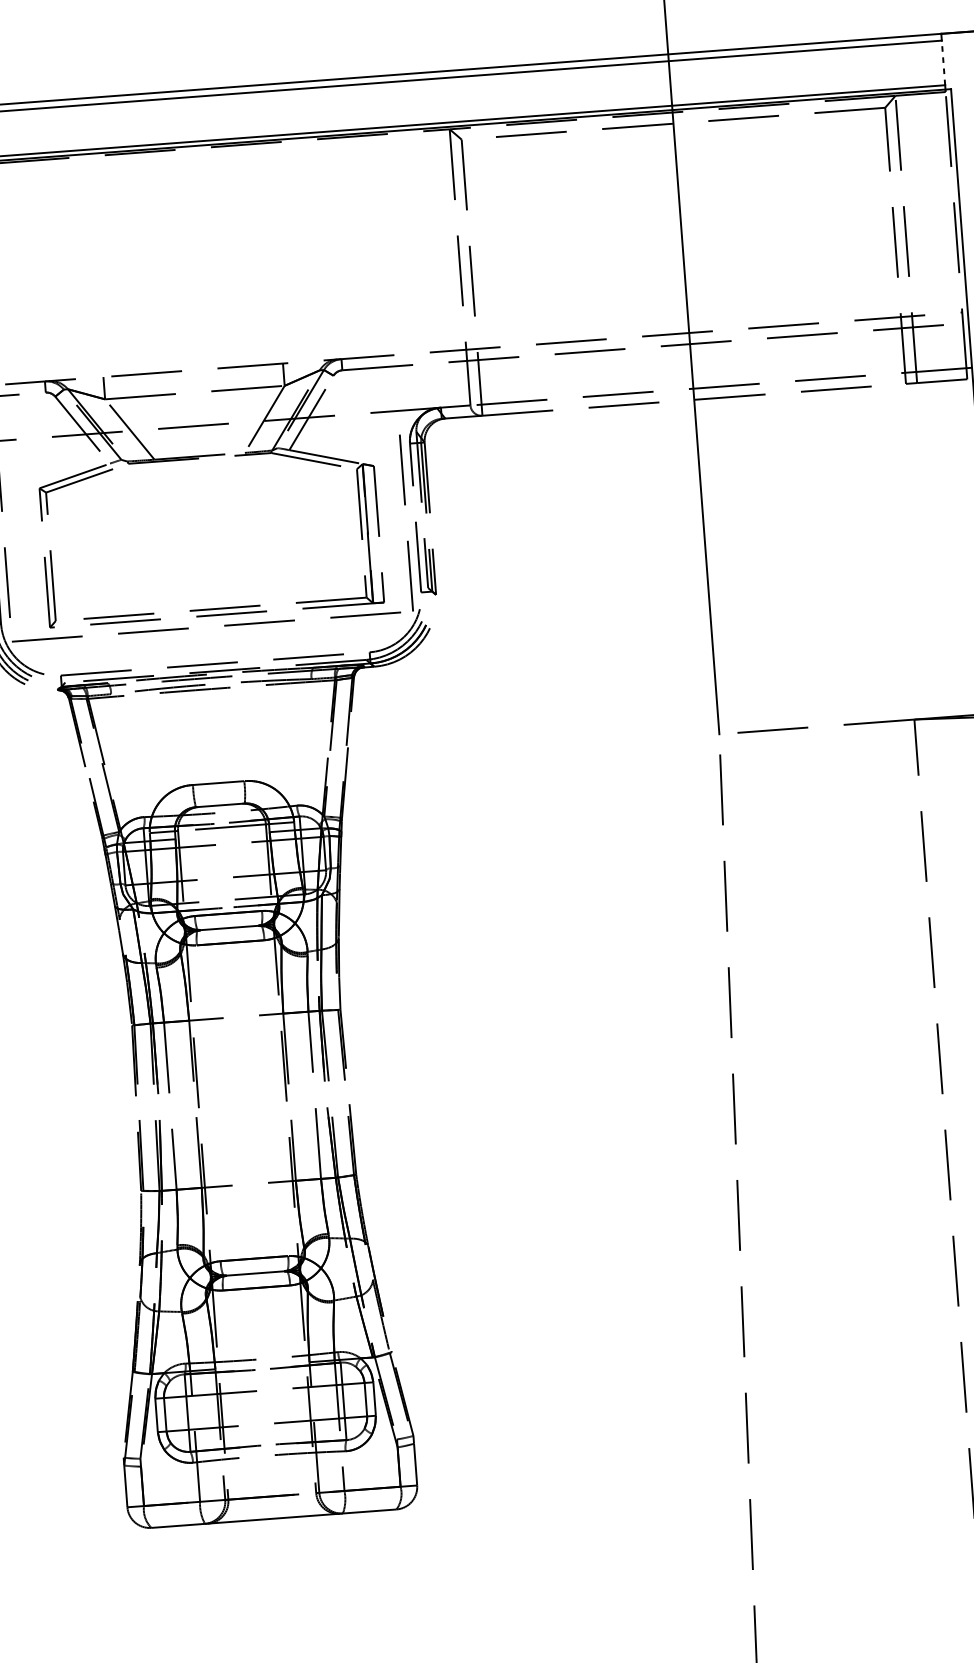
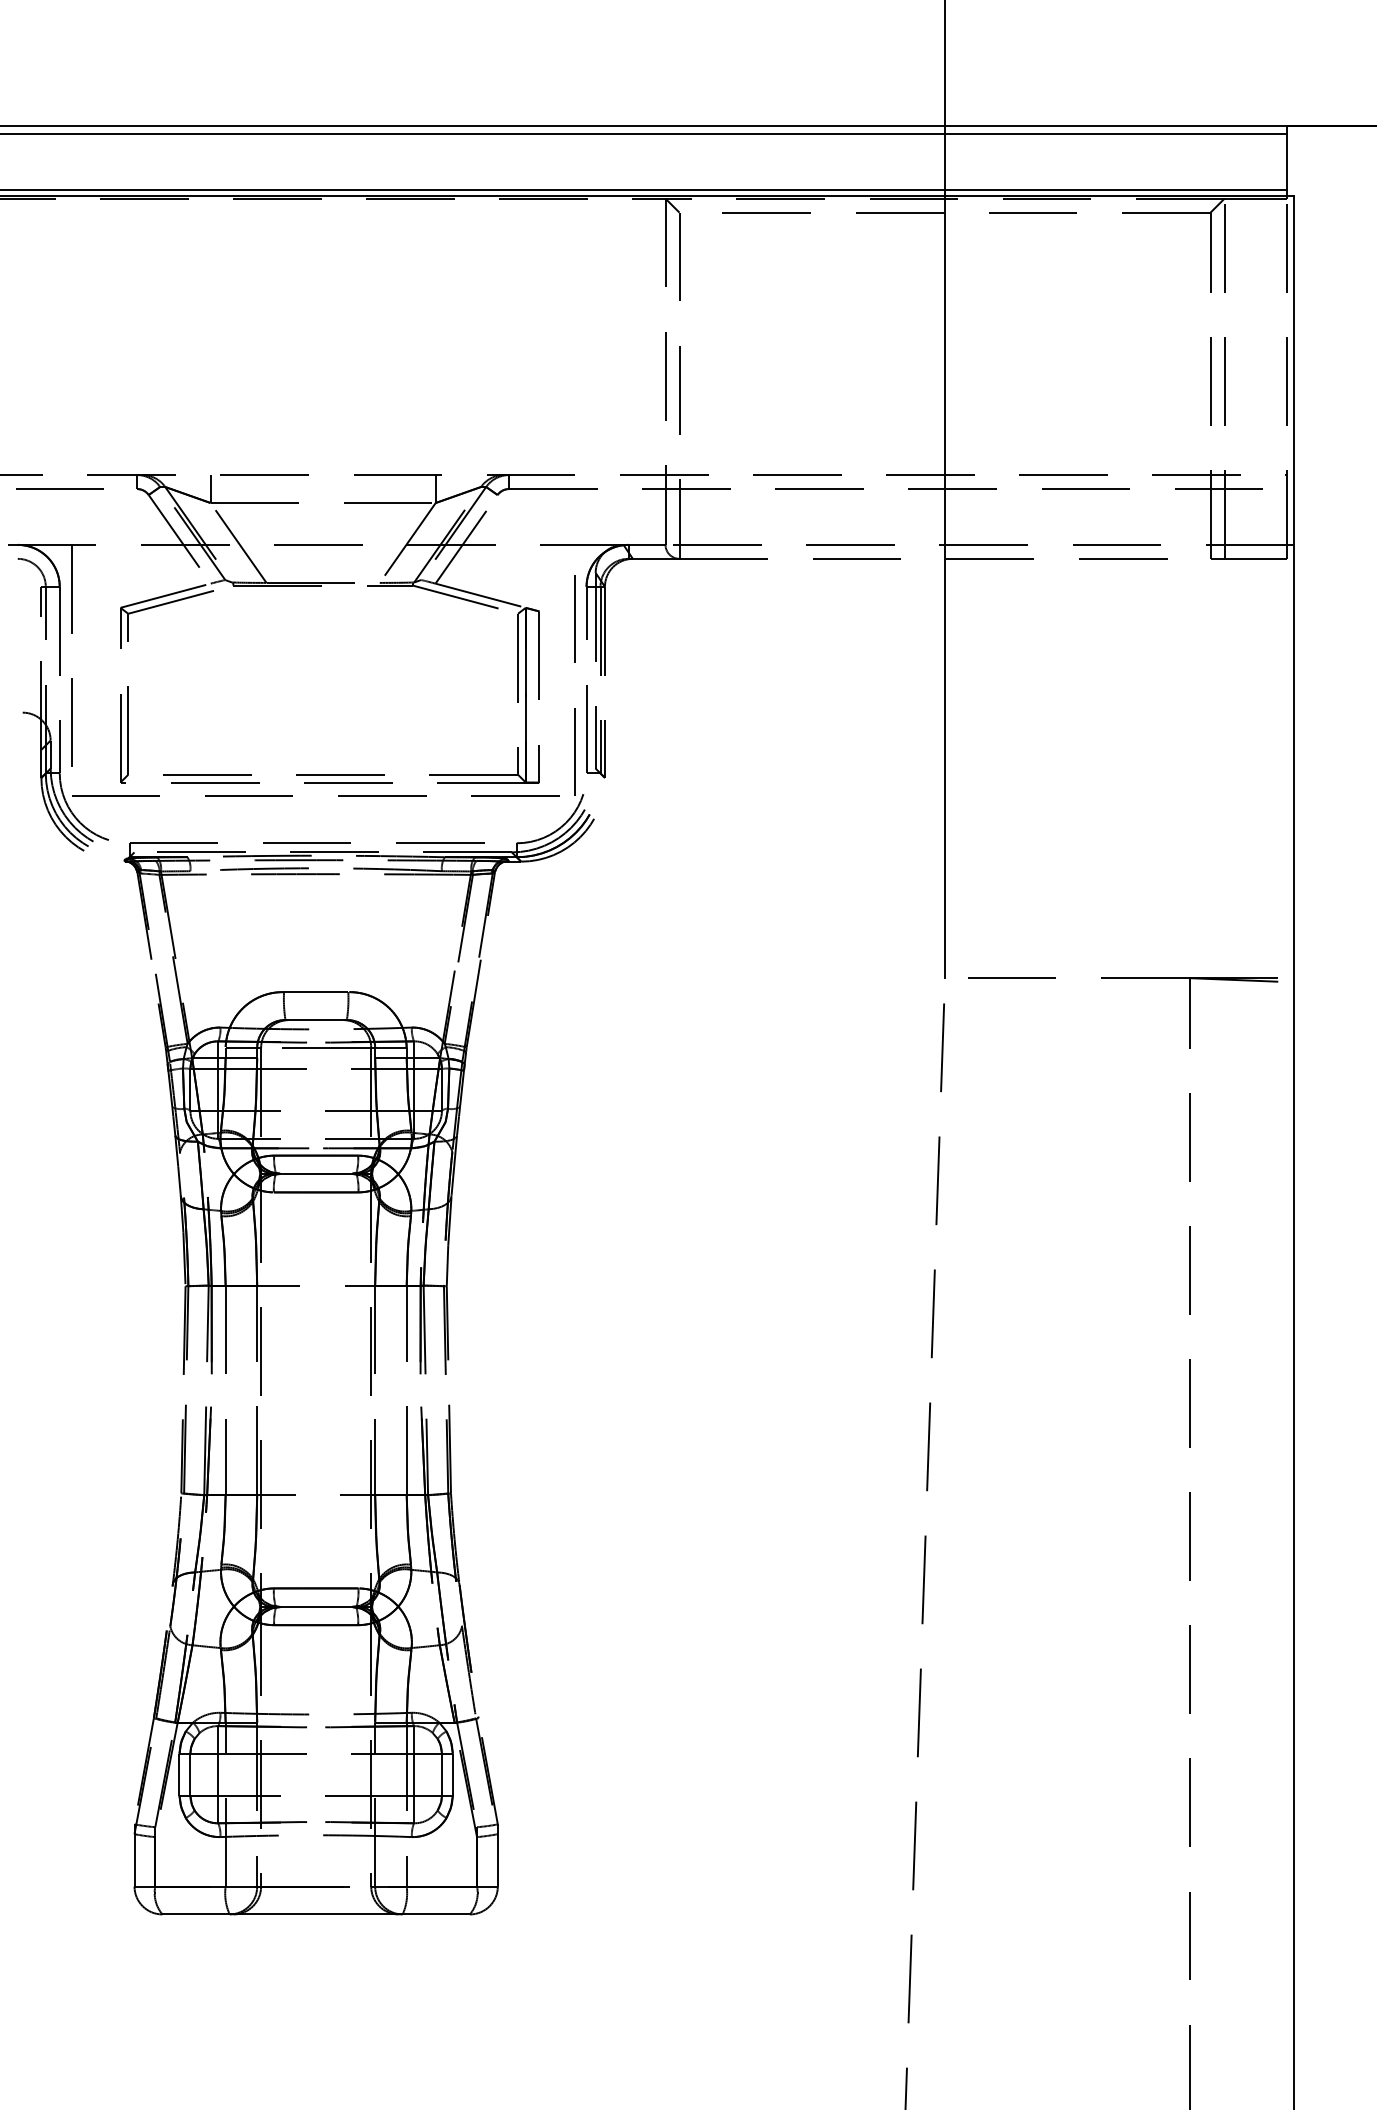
line: (943, 63) -> (1287, 162), dashed -> solid

